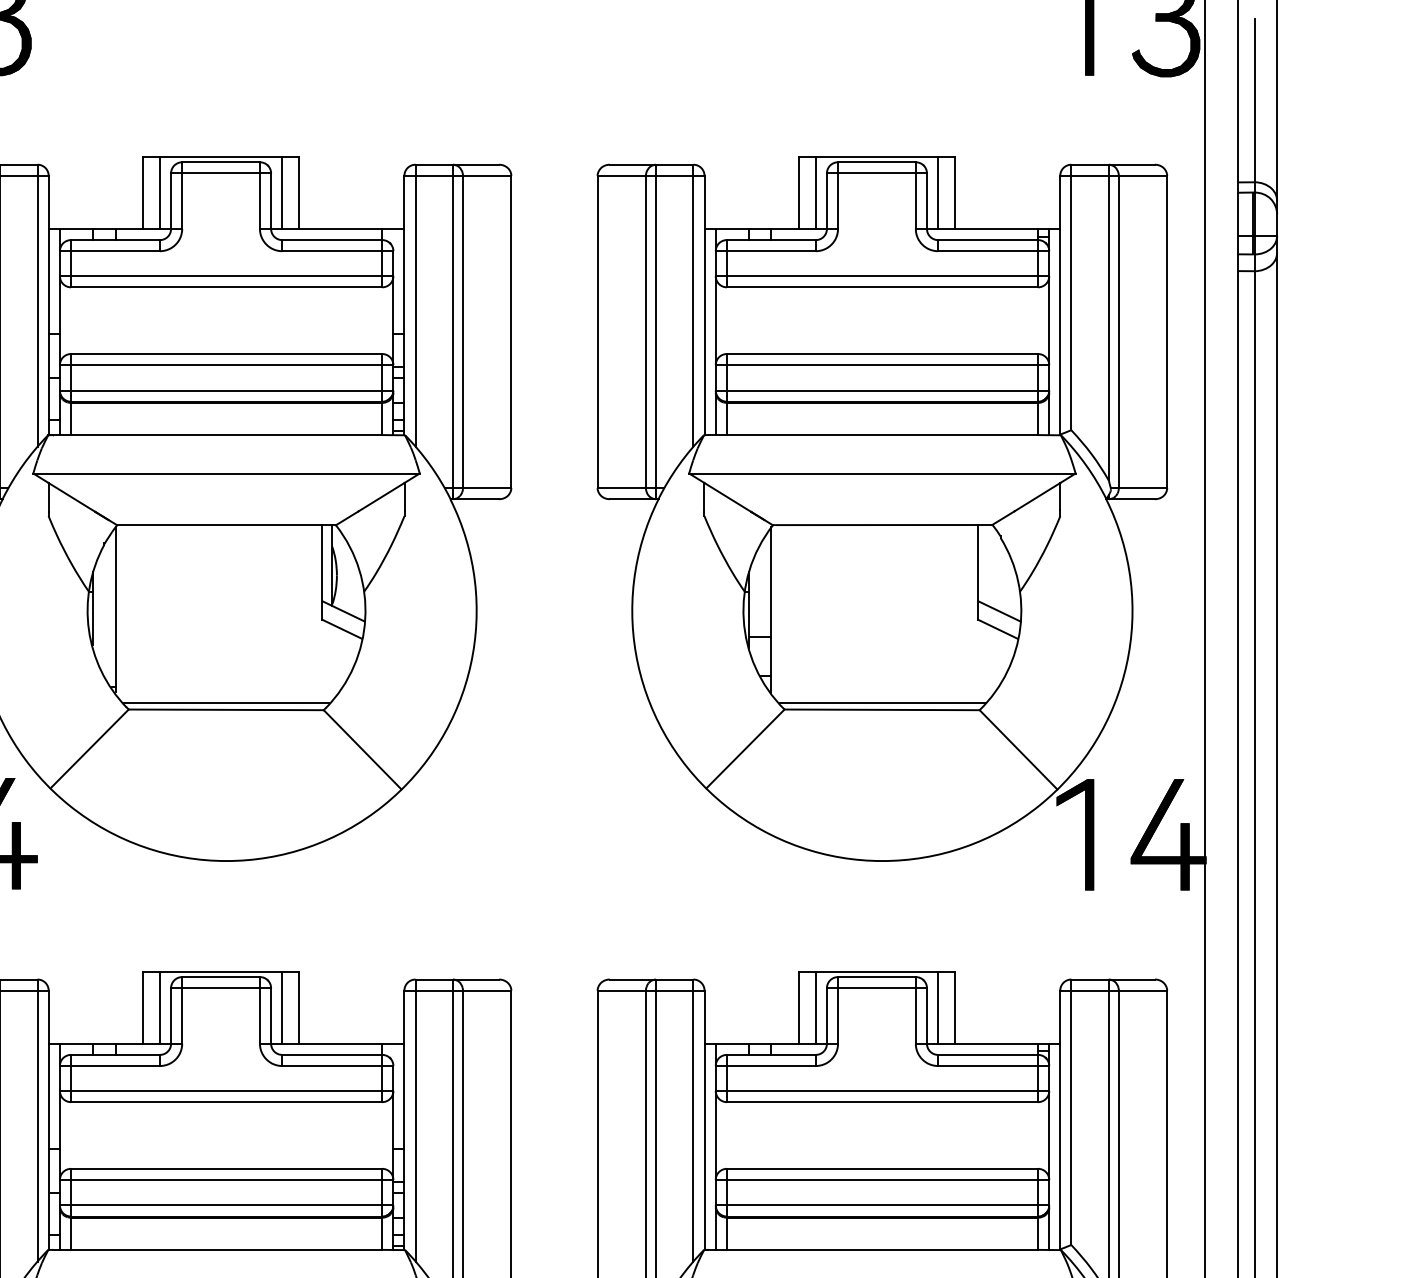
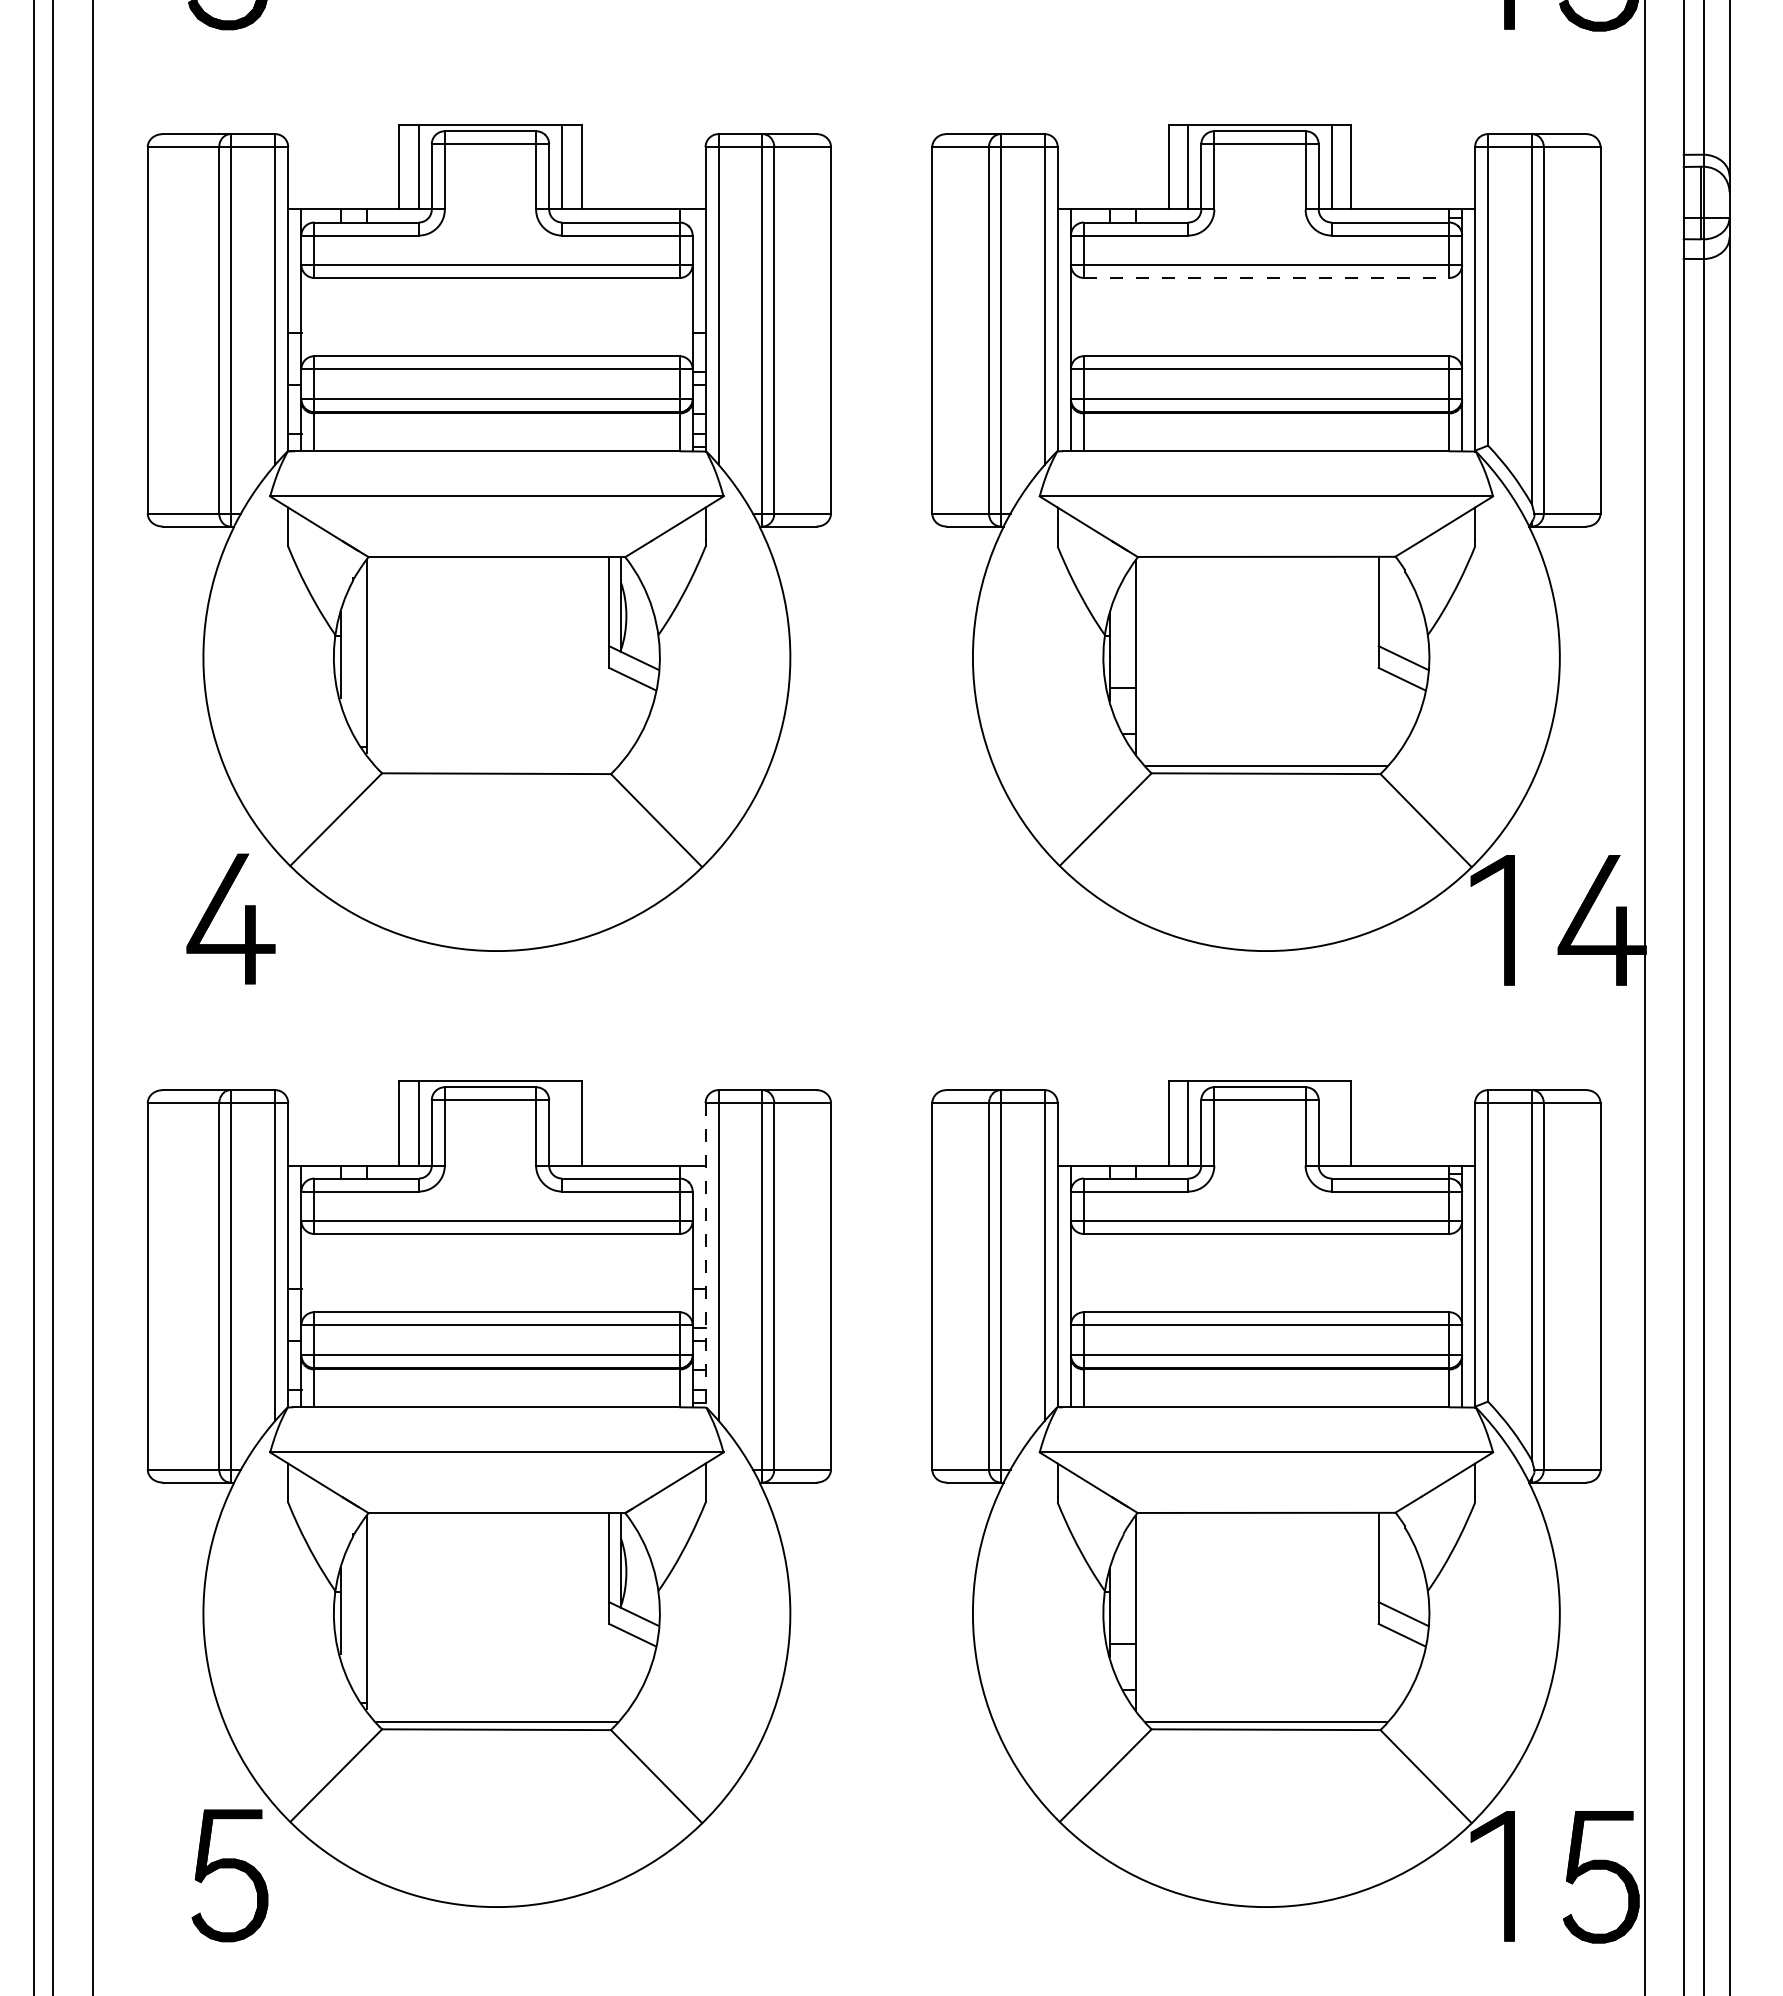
line: (882, 286) -> (1266, 277), solid -> dashed
line: (226, 703) -> (496, 766), removed
line: (282, 1007) -> (562, 1122), removed
line: (937, 1007) -> (1331, 1122), removed
line: (404, 1120) -> (705, 1255), solid -> dashed

